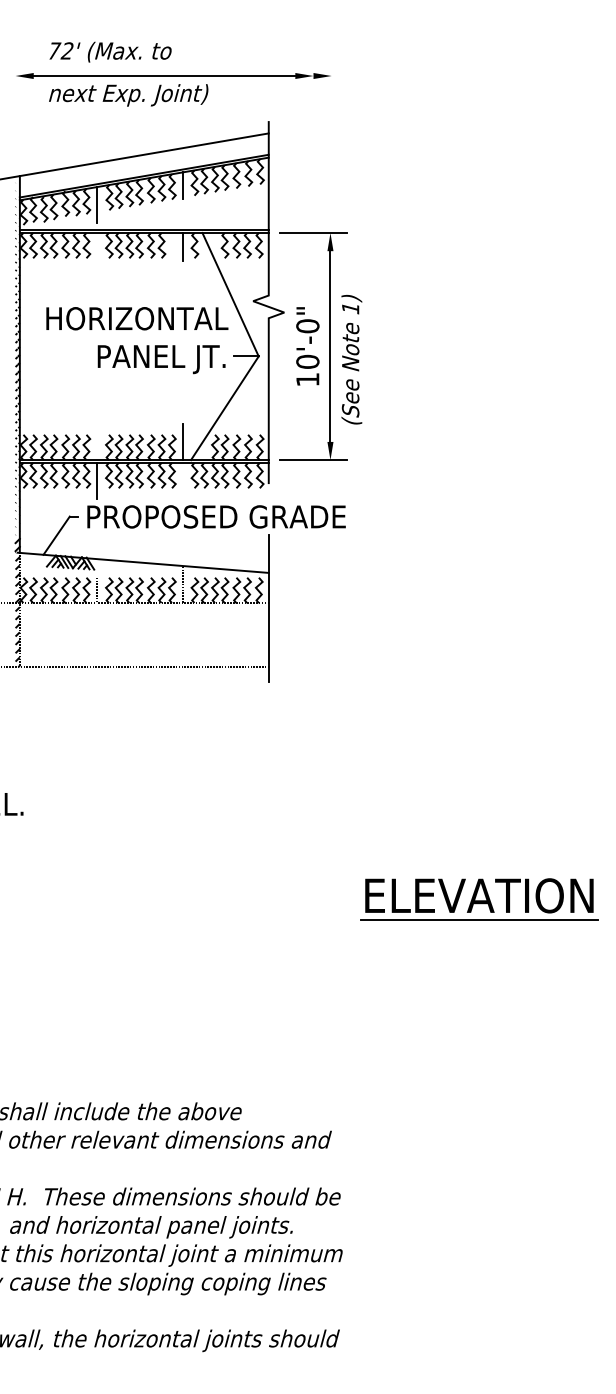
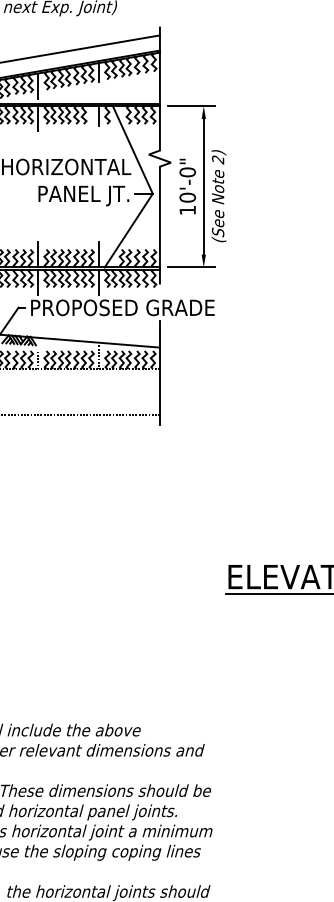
line: (97, 250) -> (38, 118), added
text: (350, 308) -> (218, 159), 1) -> 2)
line: (97, 442) -> (38, 254), added
line: (182, 480) -> (98, 281), added

